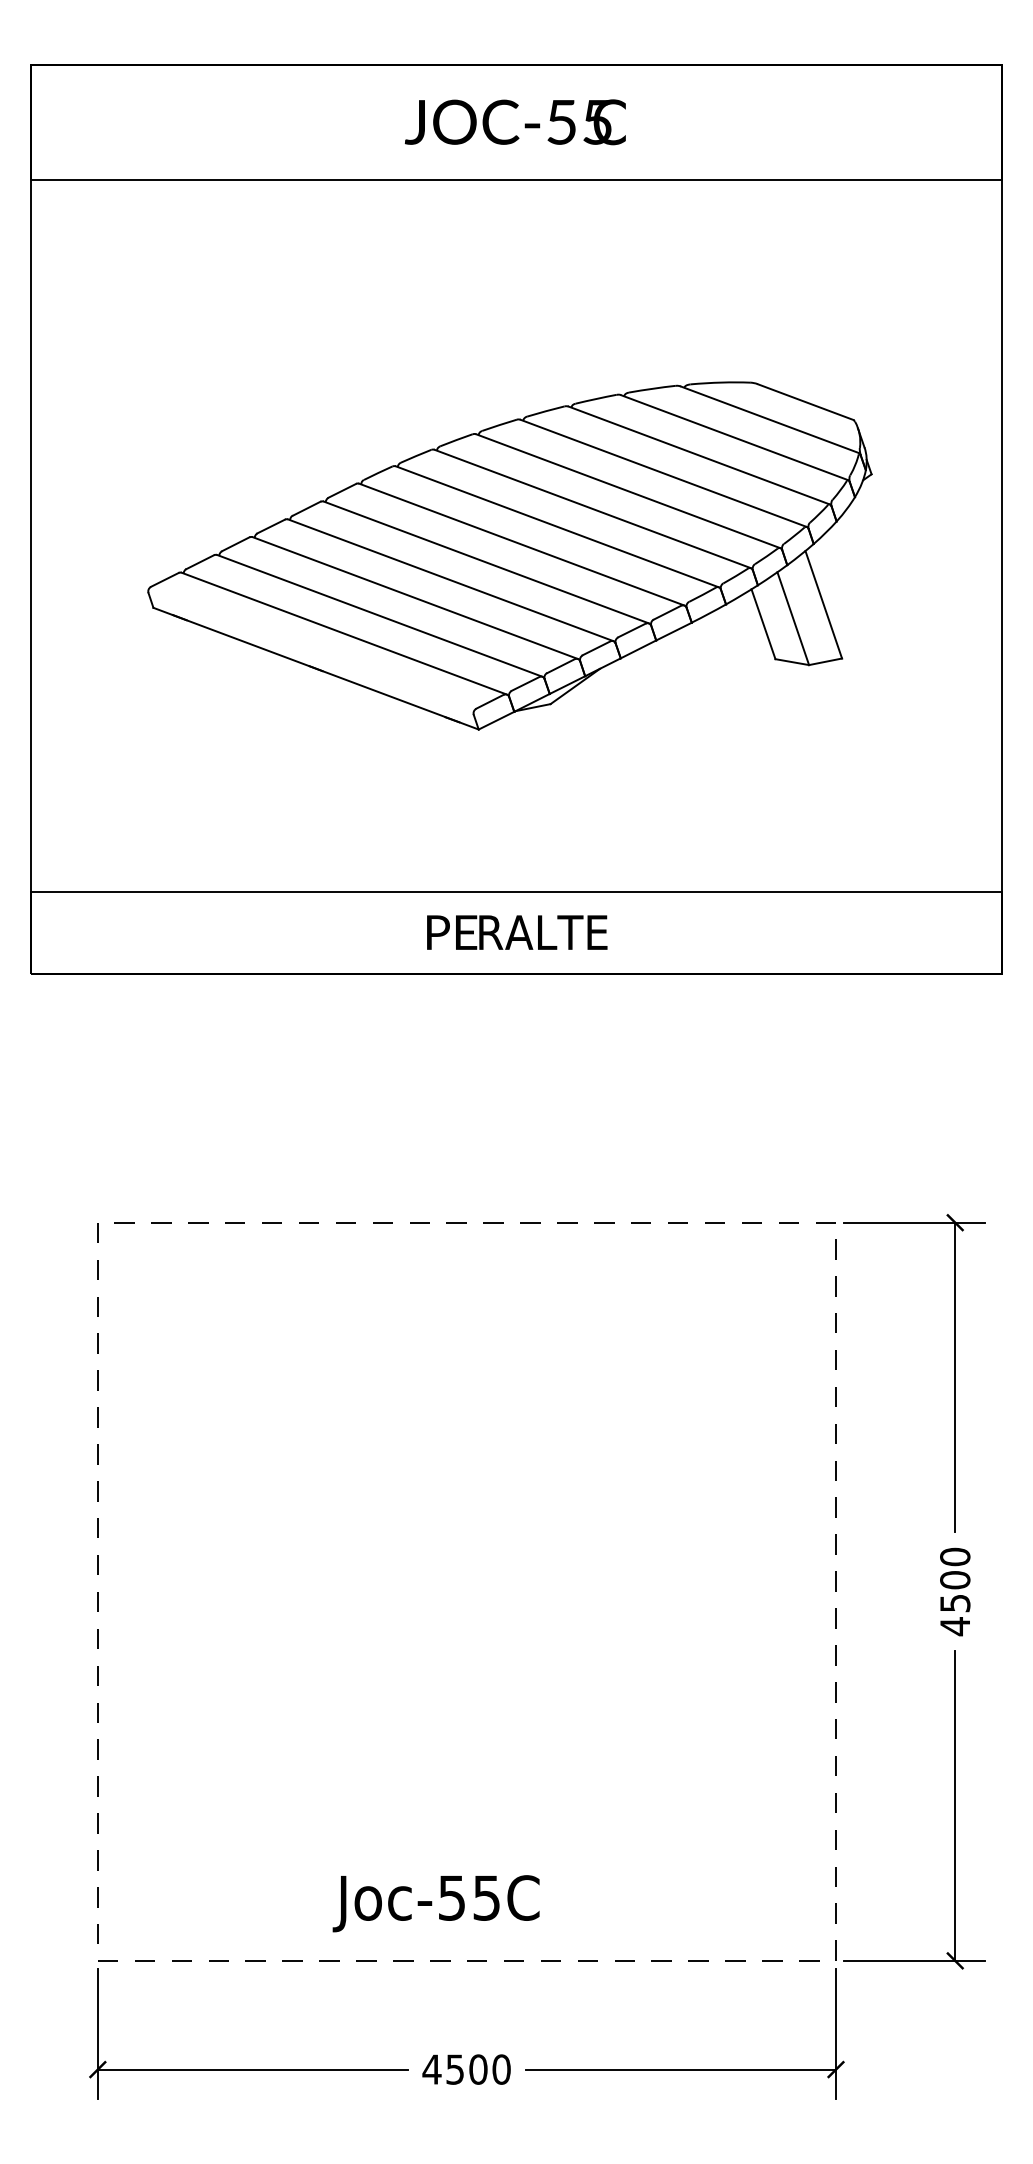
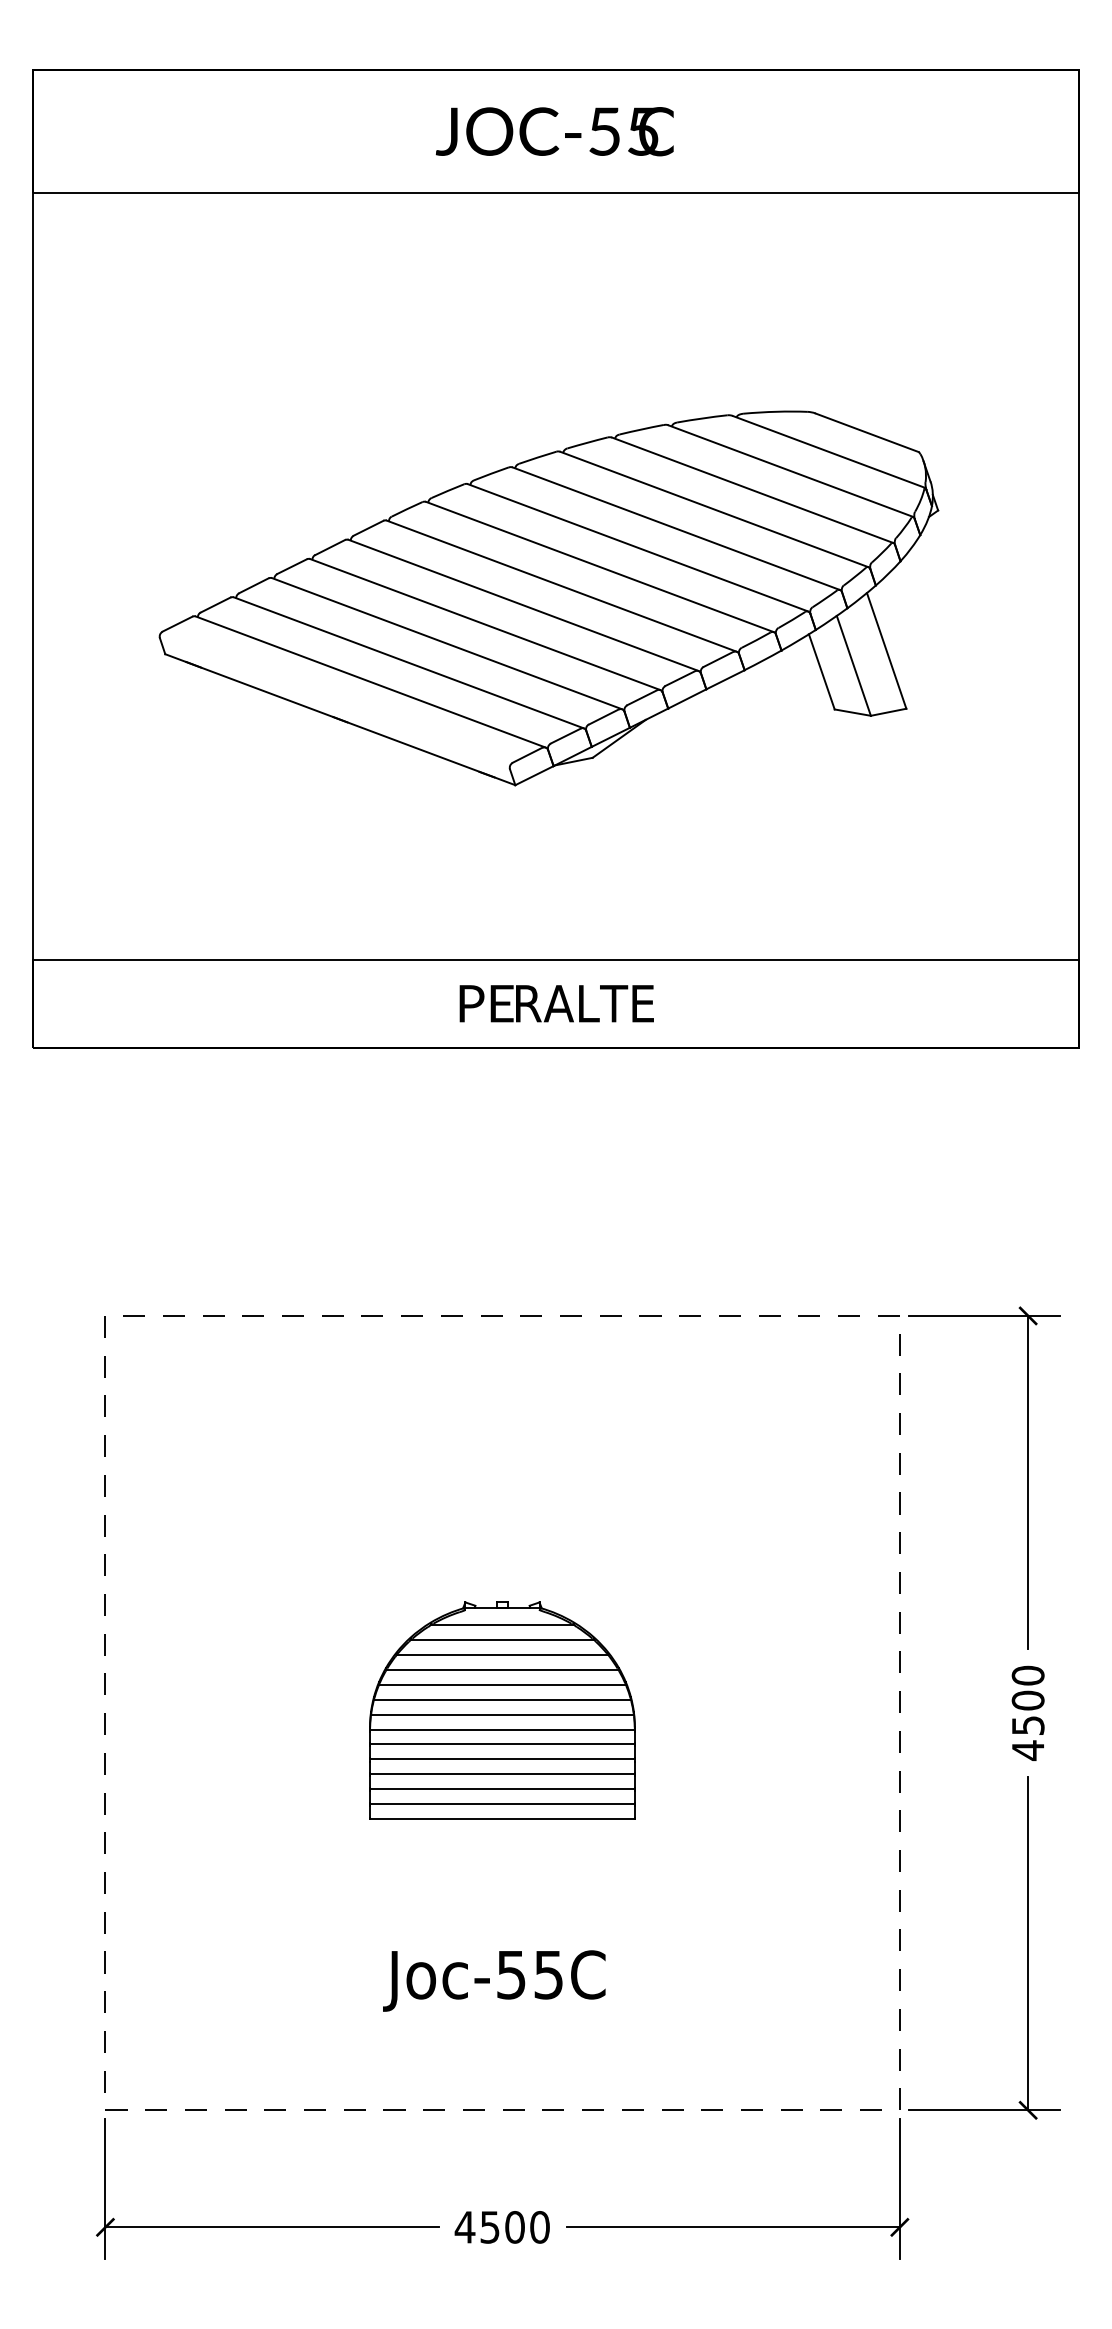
part: (466, 1588) -> (502, 1709), added
text: (435, 1903) -> (493, 1980), moved

